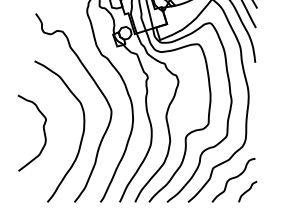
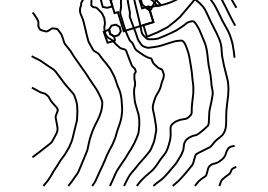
curve: (43, 132) -> (55, 121), moved

